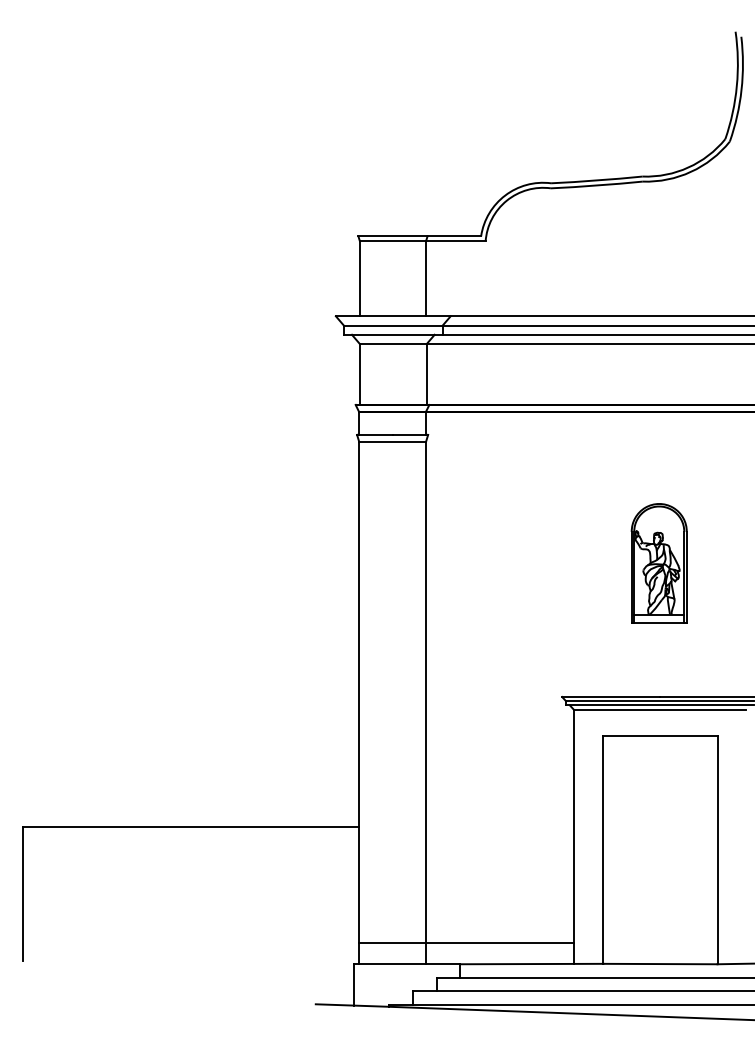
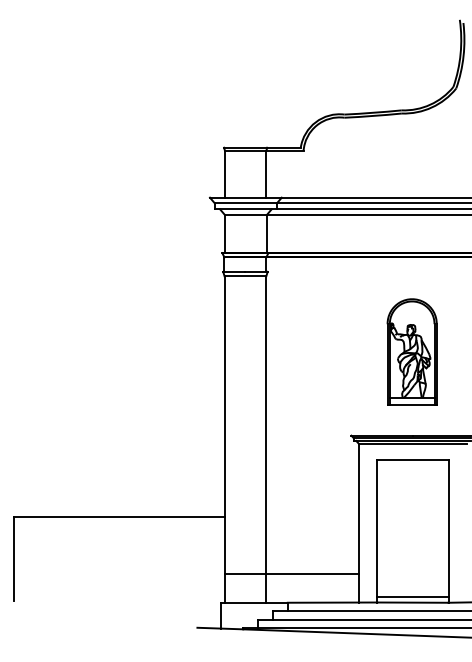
part: (658, 562) -> (411, 351), size x1.43
line: (466, 943) -> (291, 574), moved
line: (659, 955) -> (412, 597), added

